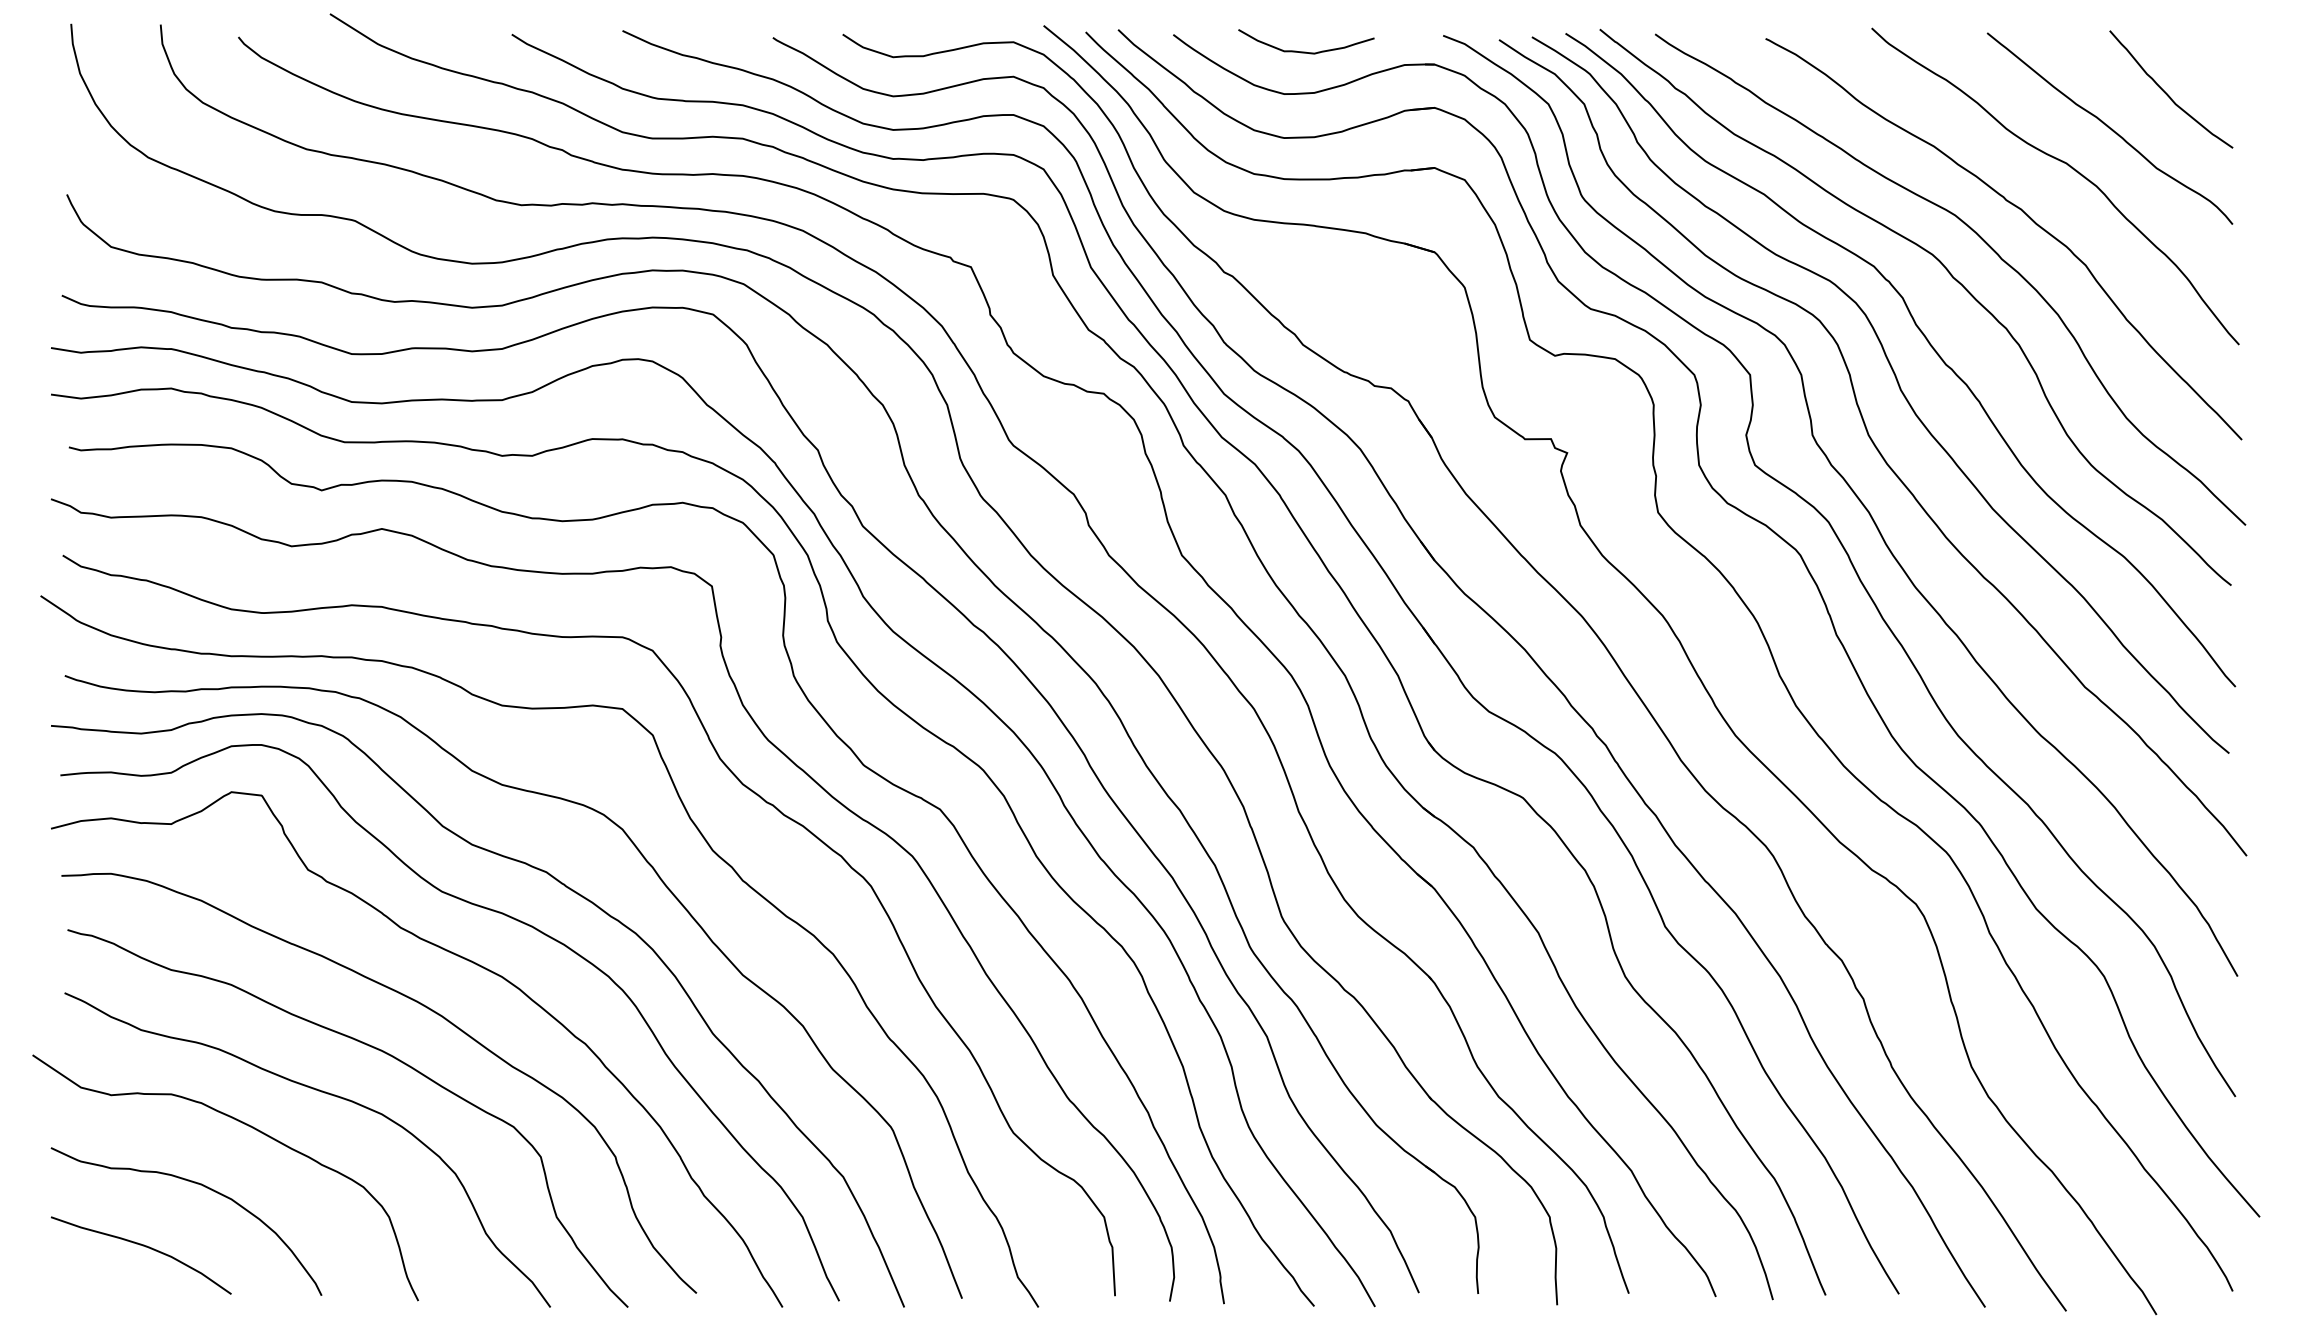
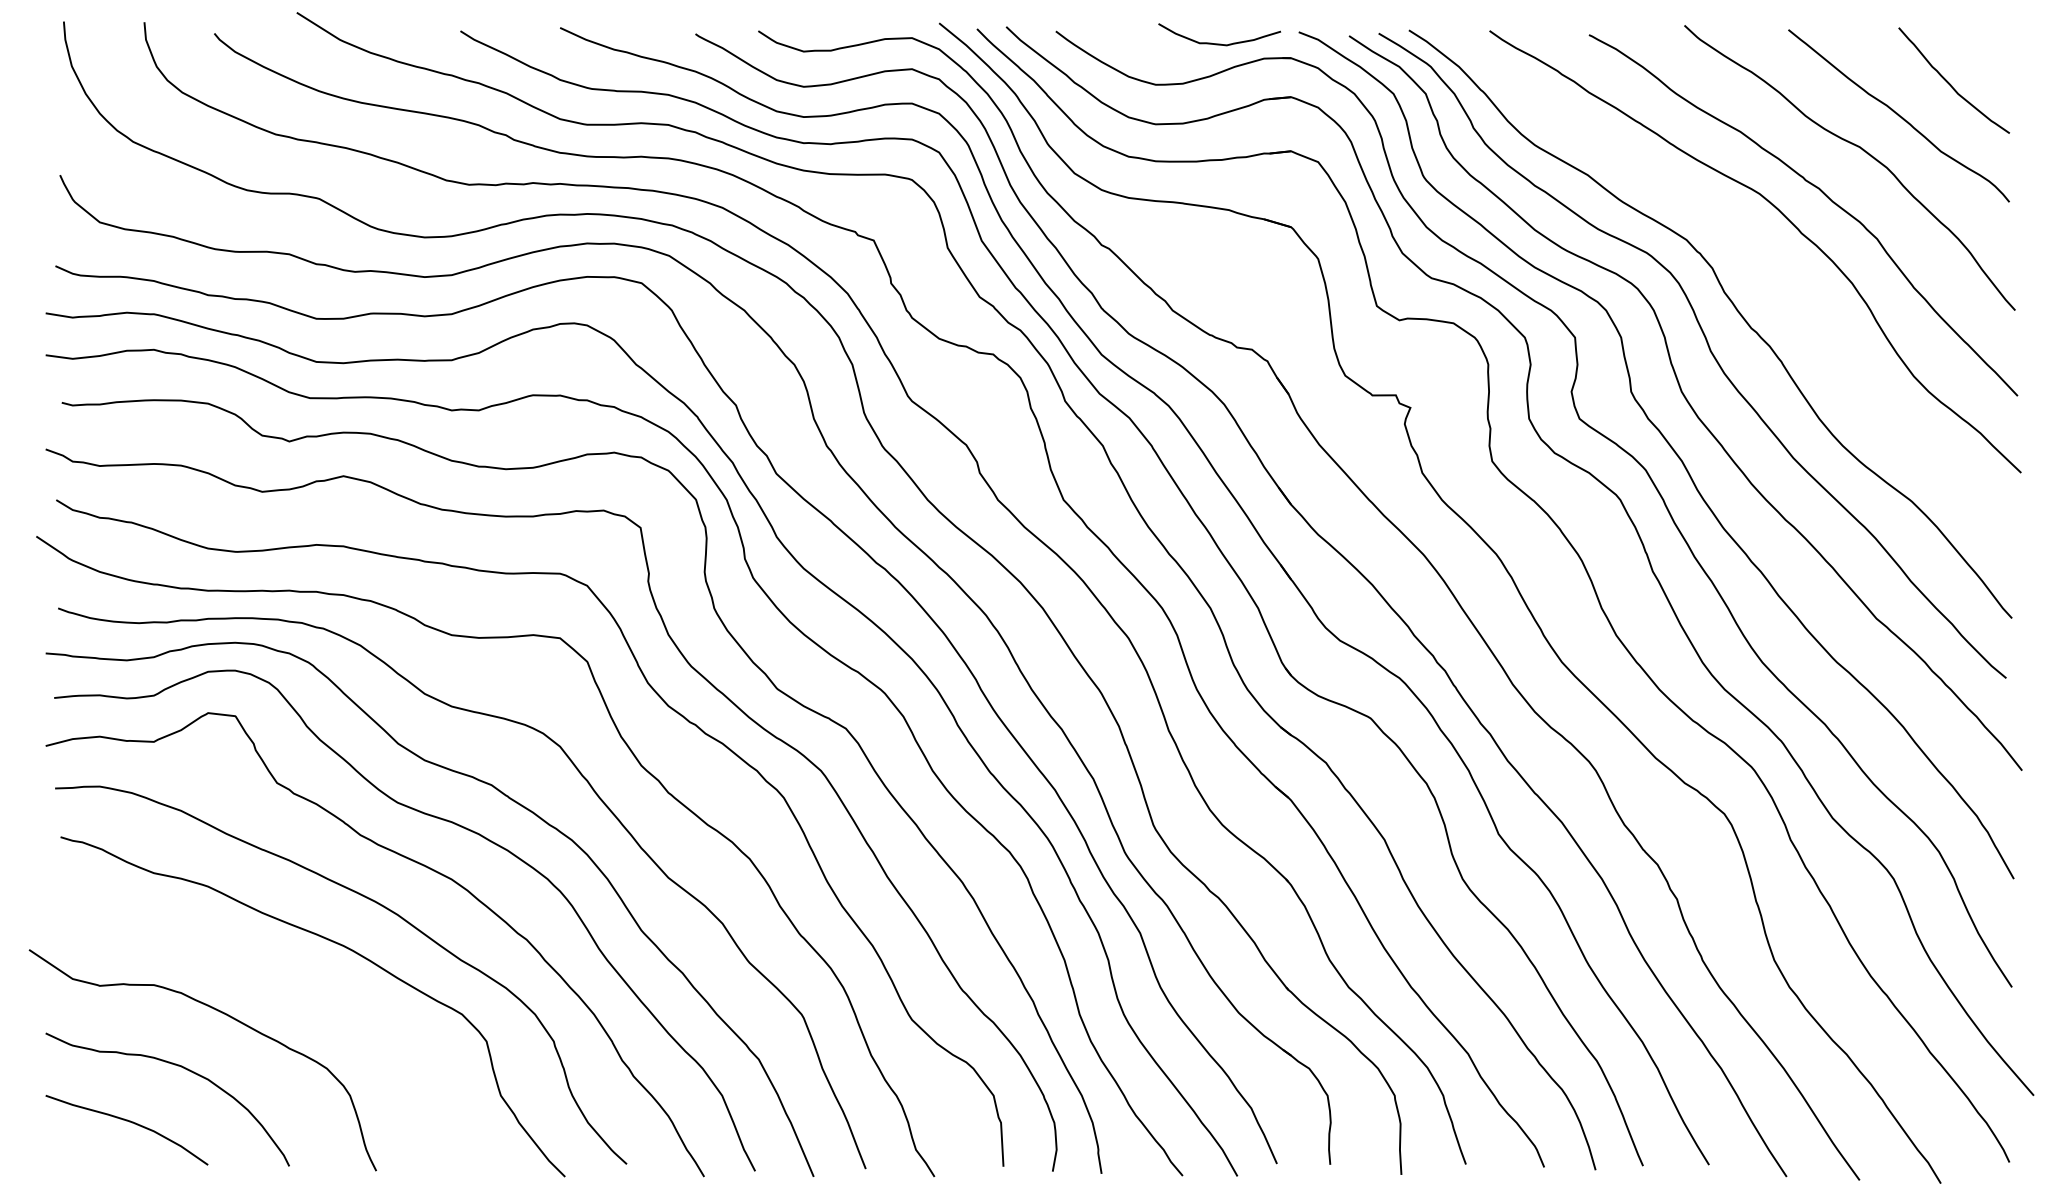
curve: (1306, 51) -> (1219, 43), moved
curve: (1949, 274) -> (1754, 247), removed
curve: (320, 1092) -> (288, 983), removed

